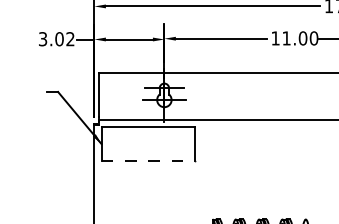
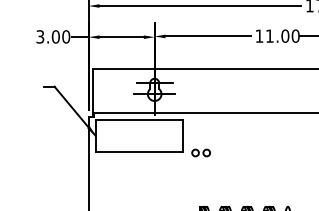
text: (70, 39) -> (66, 37), 3.02 -> 3.00
line: (148, 160) -> (139, 151), dashed -> solid
part: (213, 162) -> (200, 153), added

